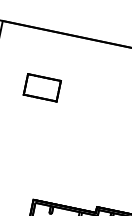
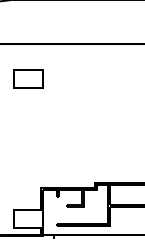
part: (42, 87) -> (28, 78), moved

